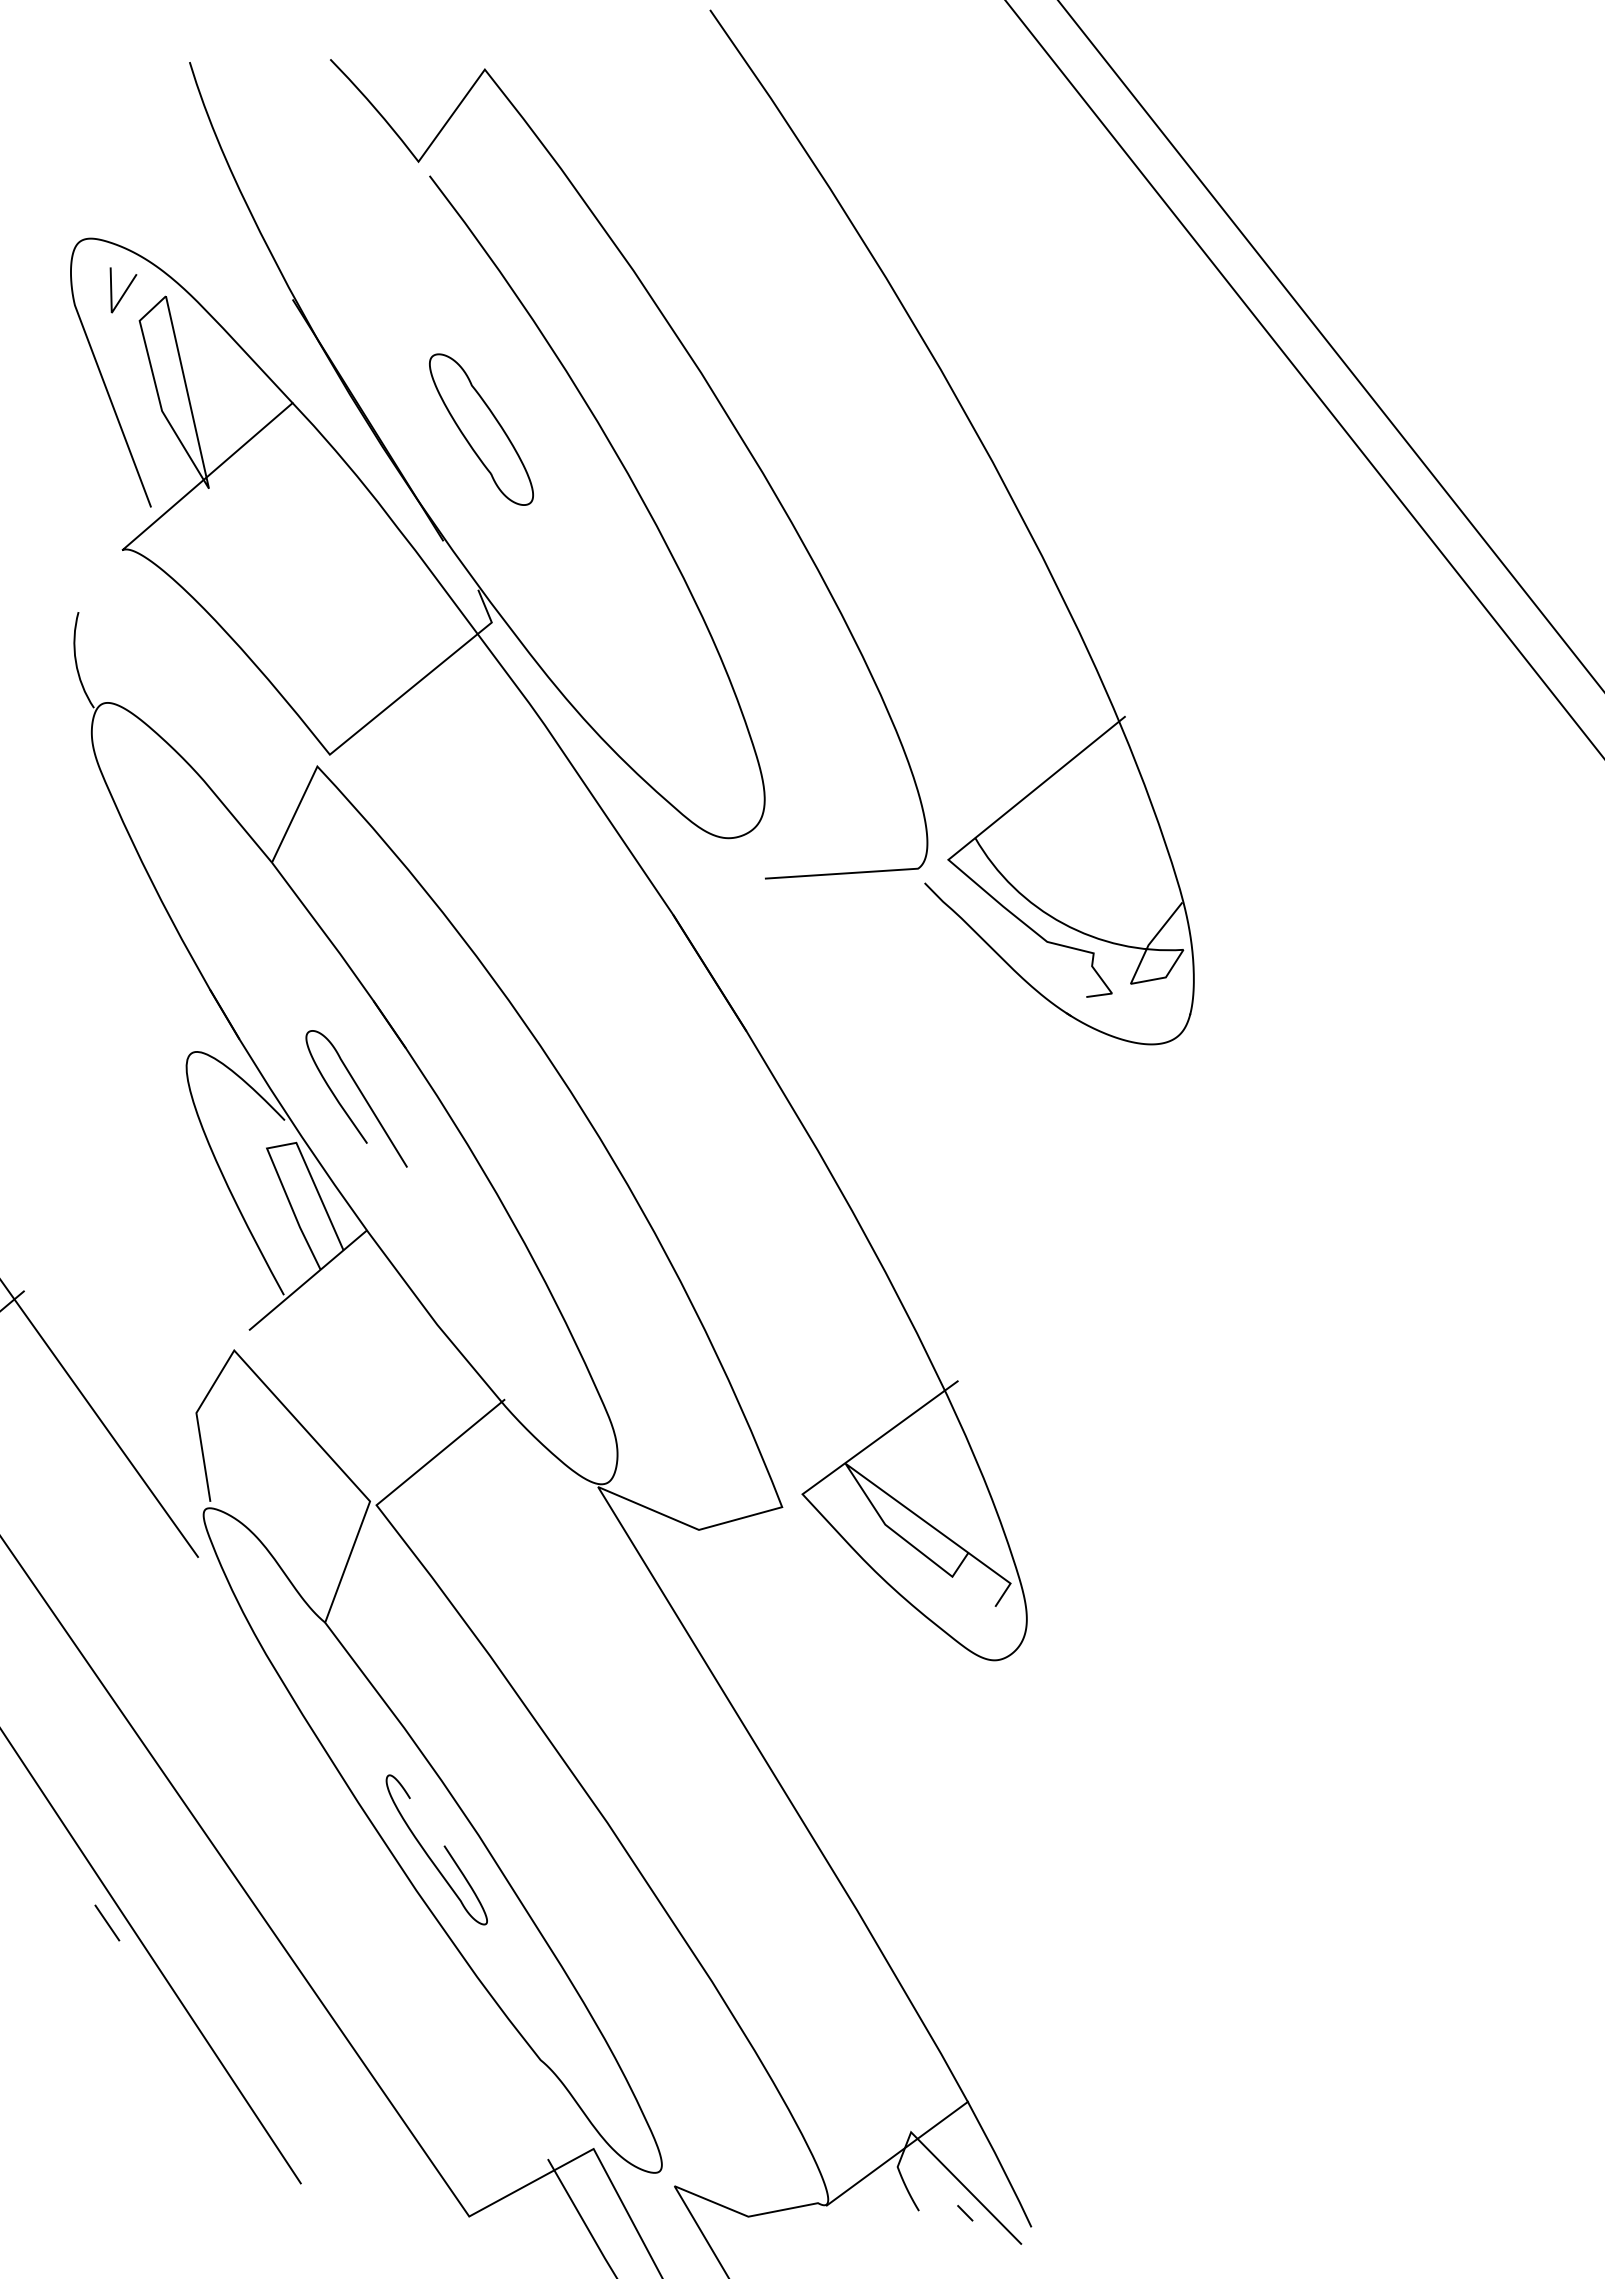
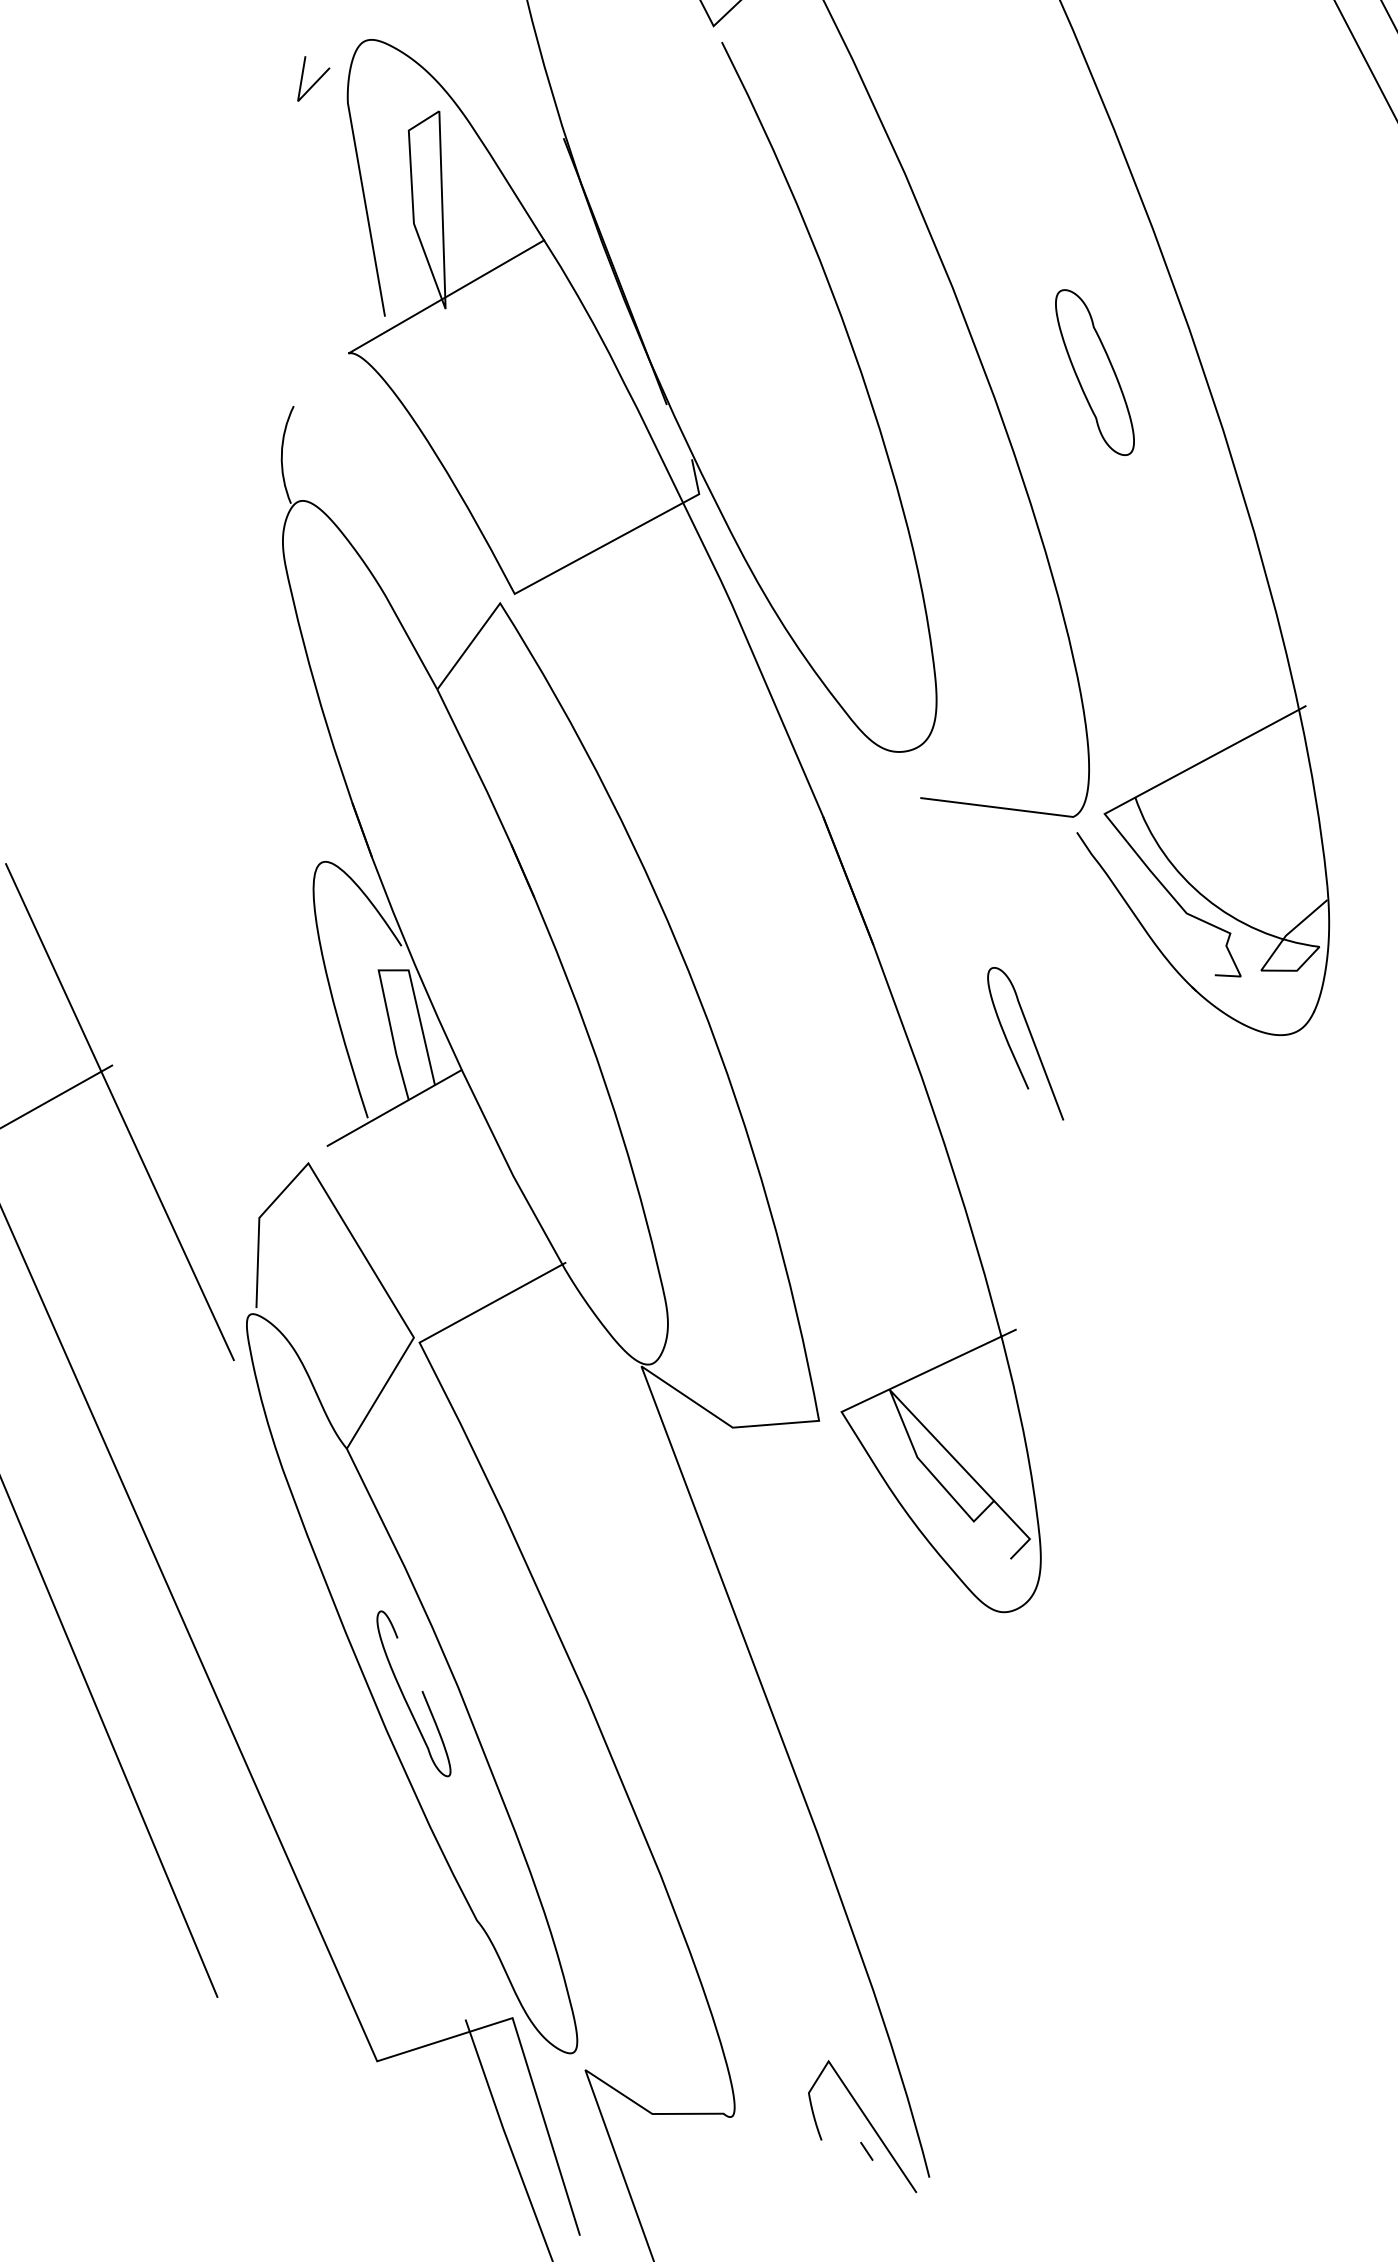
line: (124, 291) -> (314, 82), moved
part: (481, 429) -> (1095, 372), moved
curve: (362, 1096) -> (1032, 1042), moved
line: (107, 1922) -> (75, 1703), removed
line: (896, 2153) -> (810, 2079), removed

